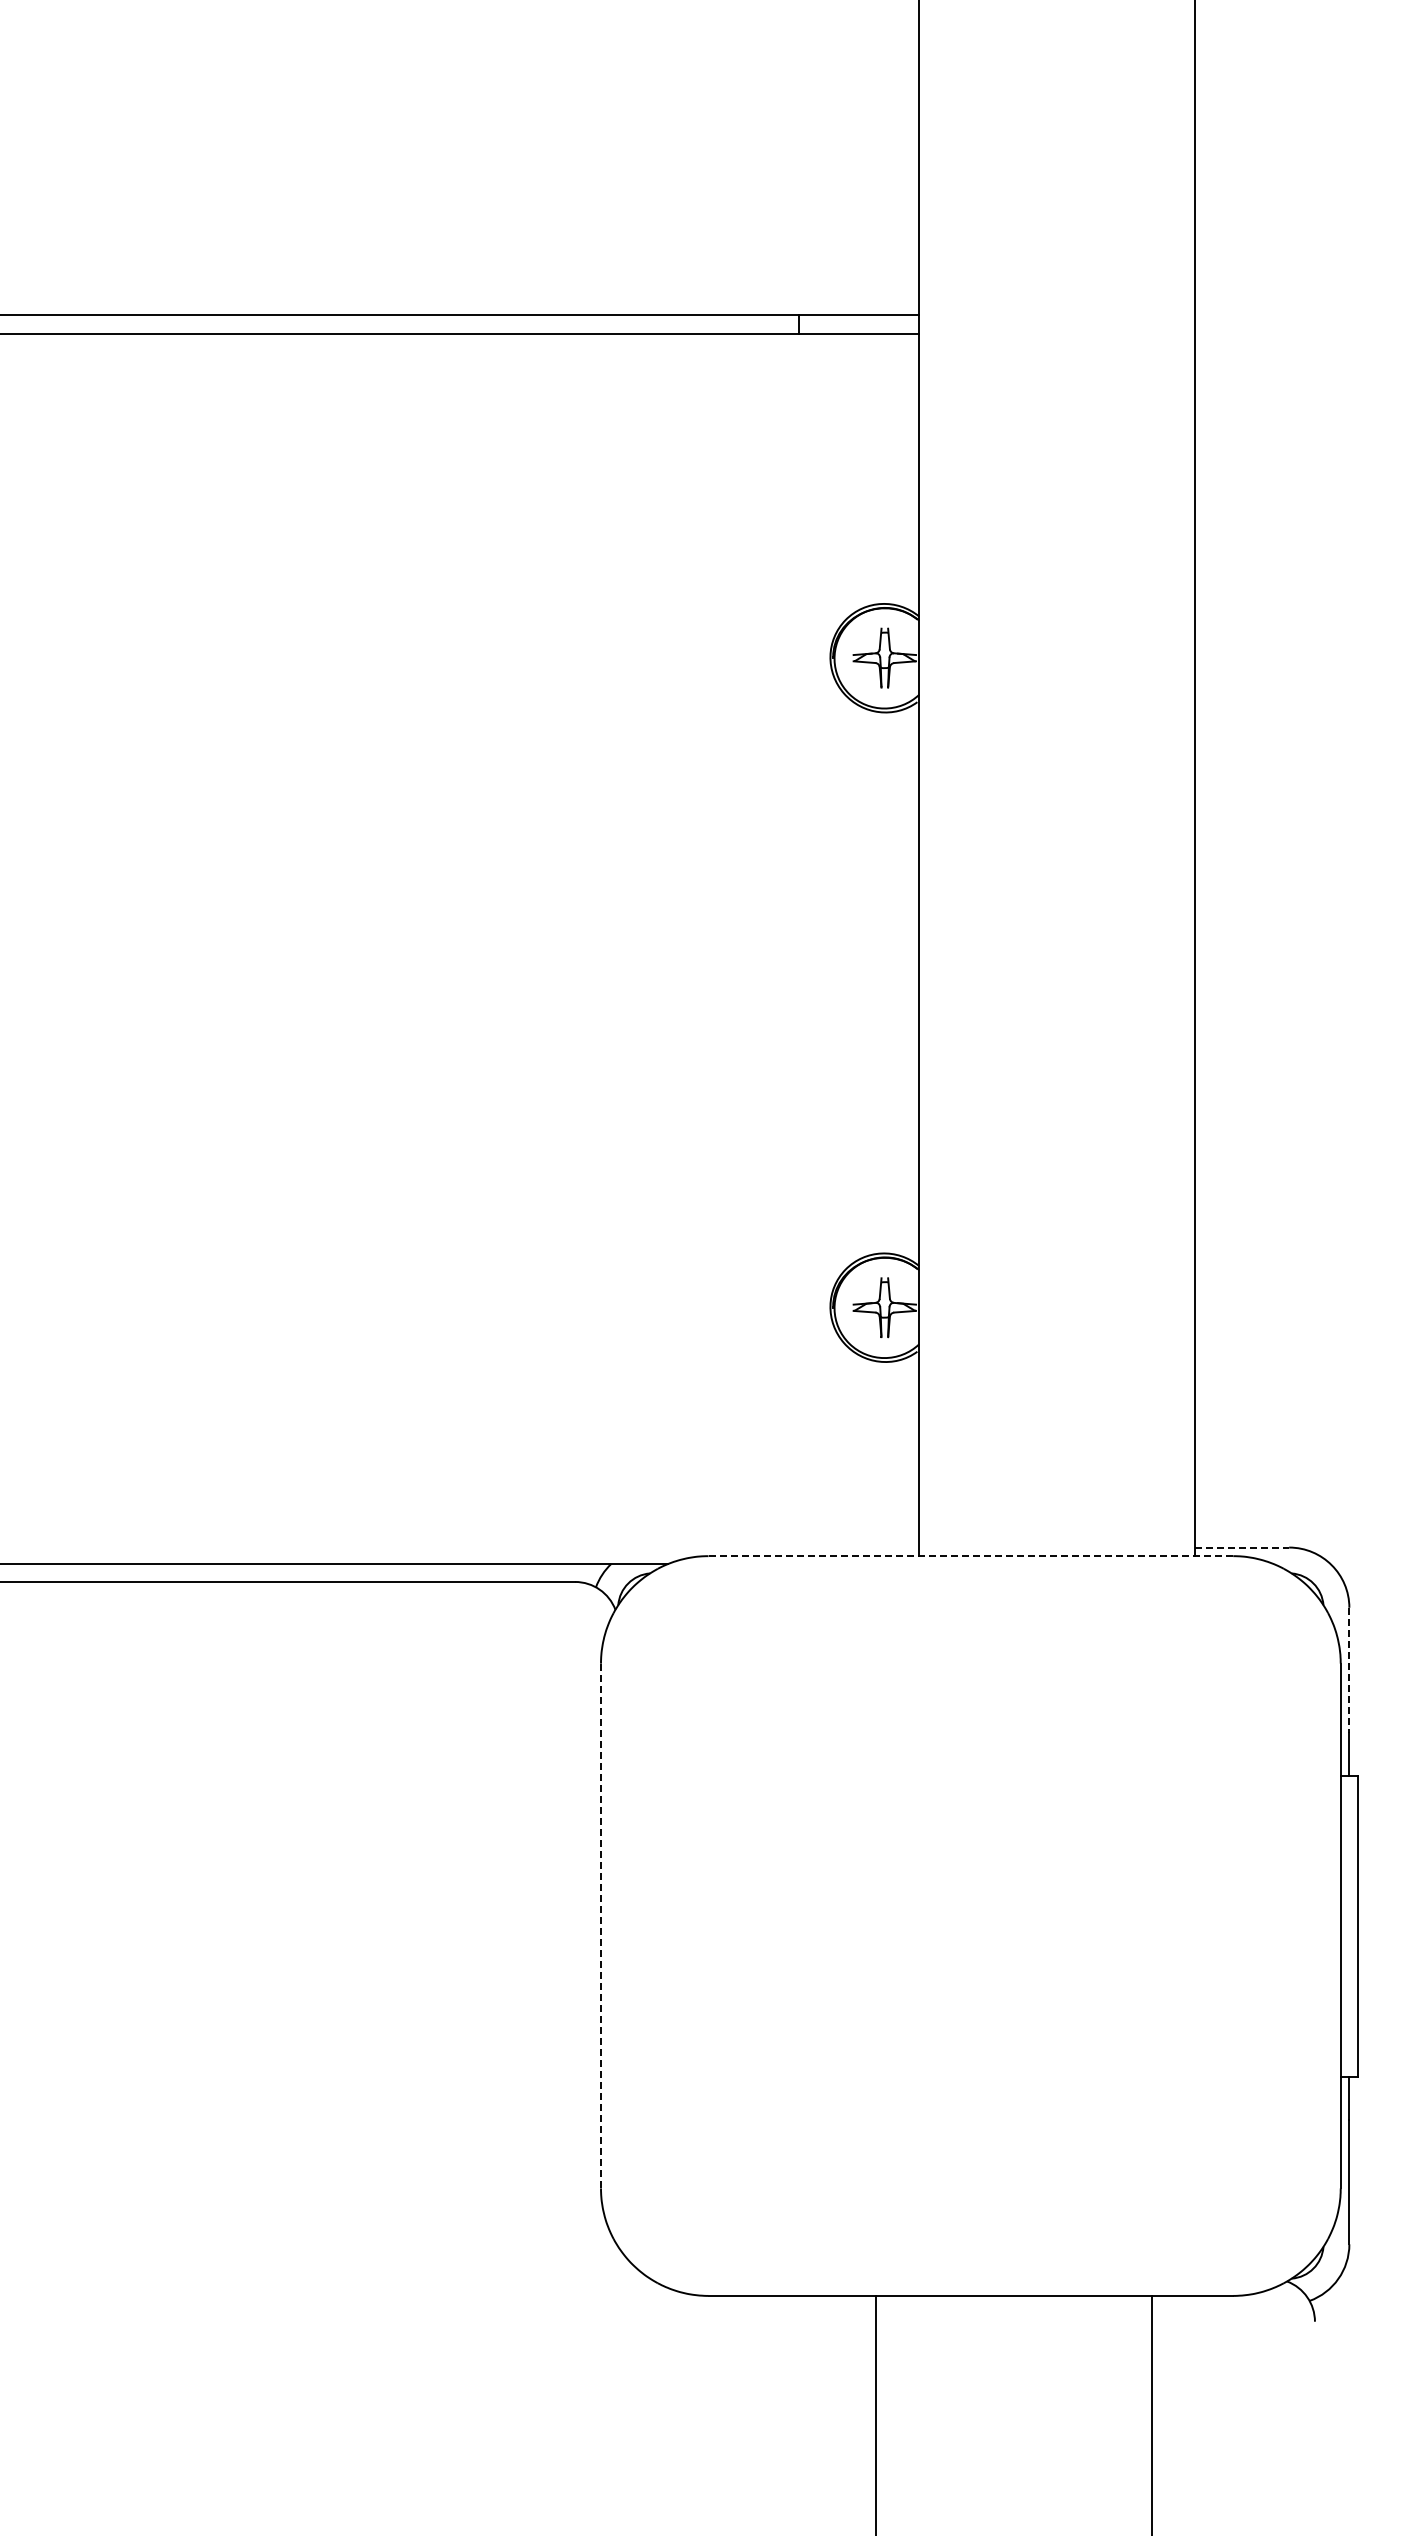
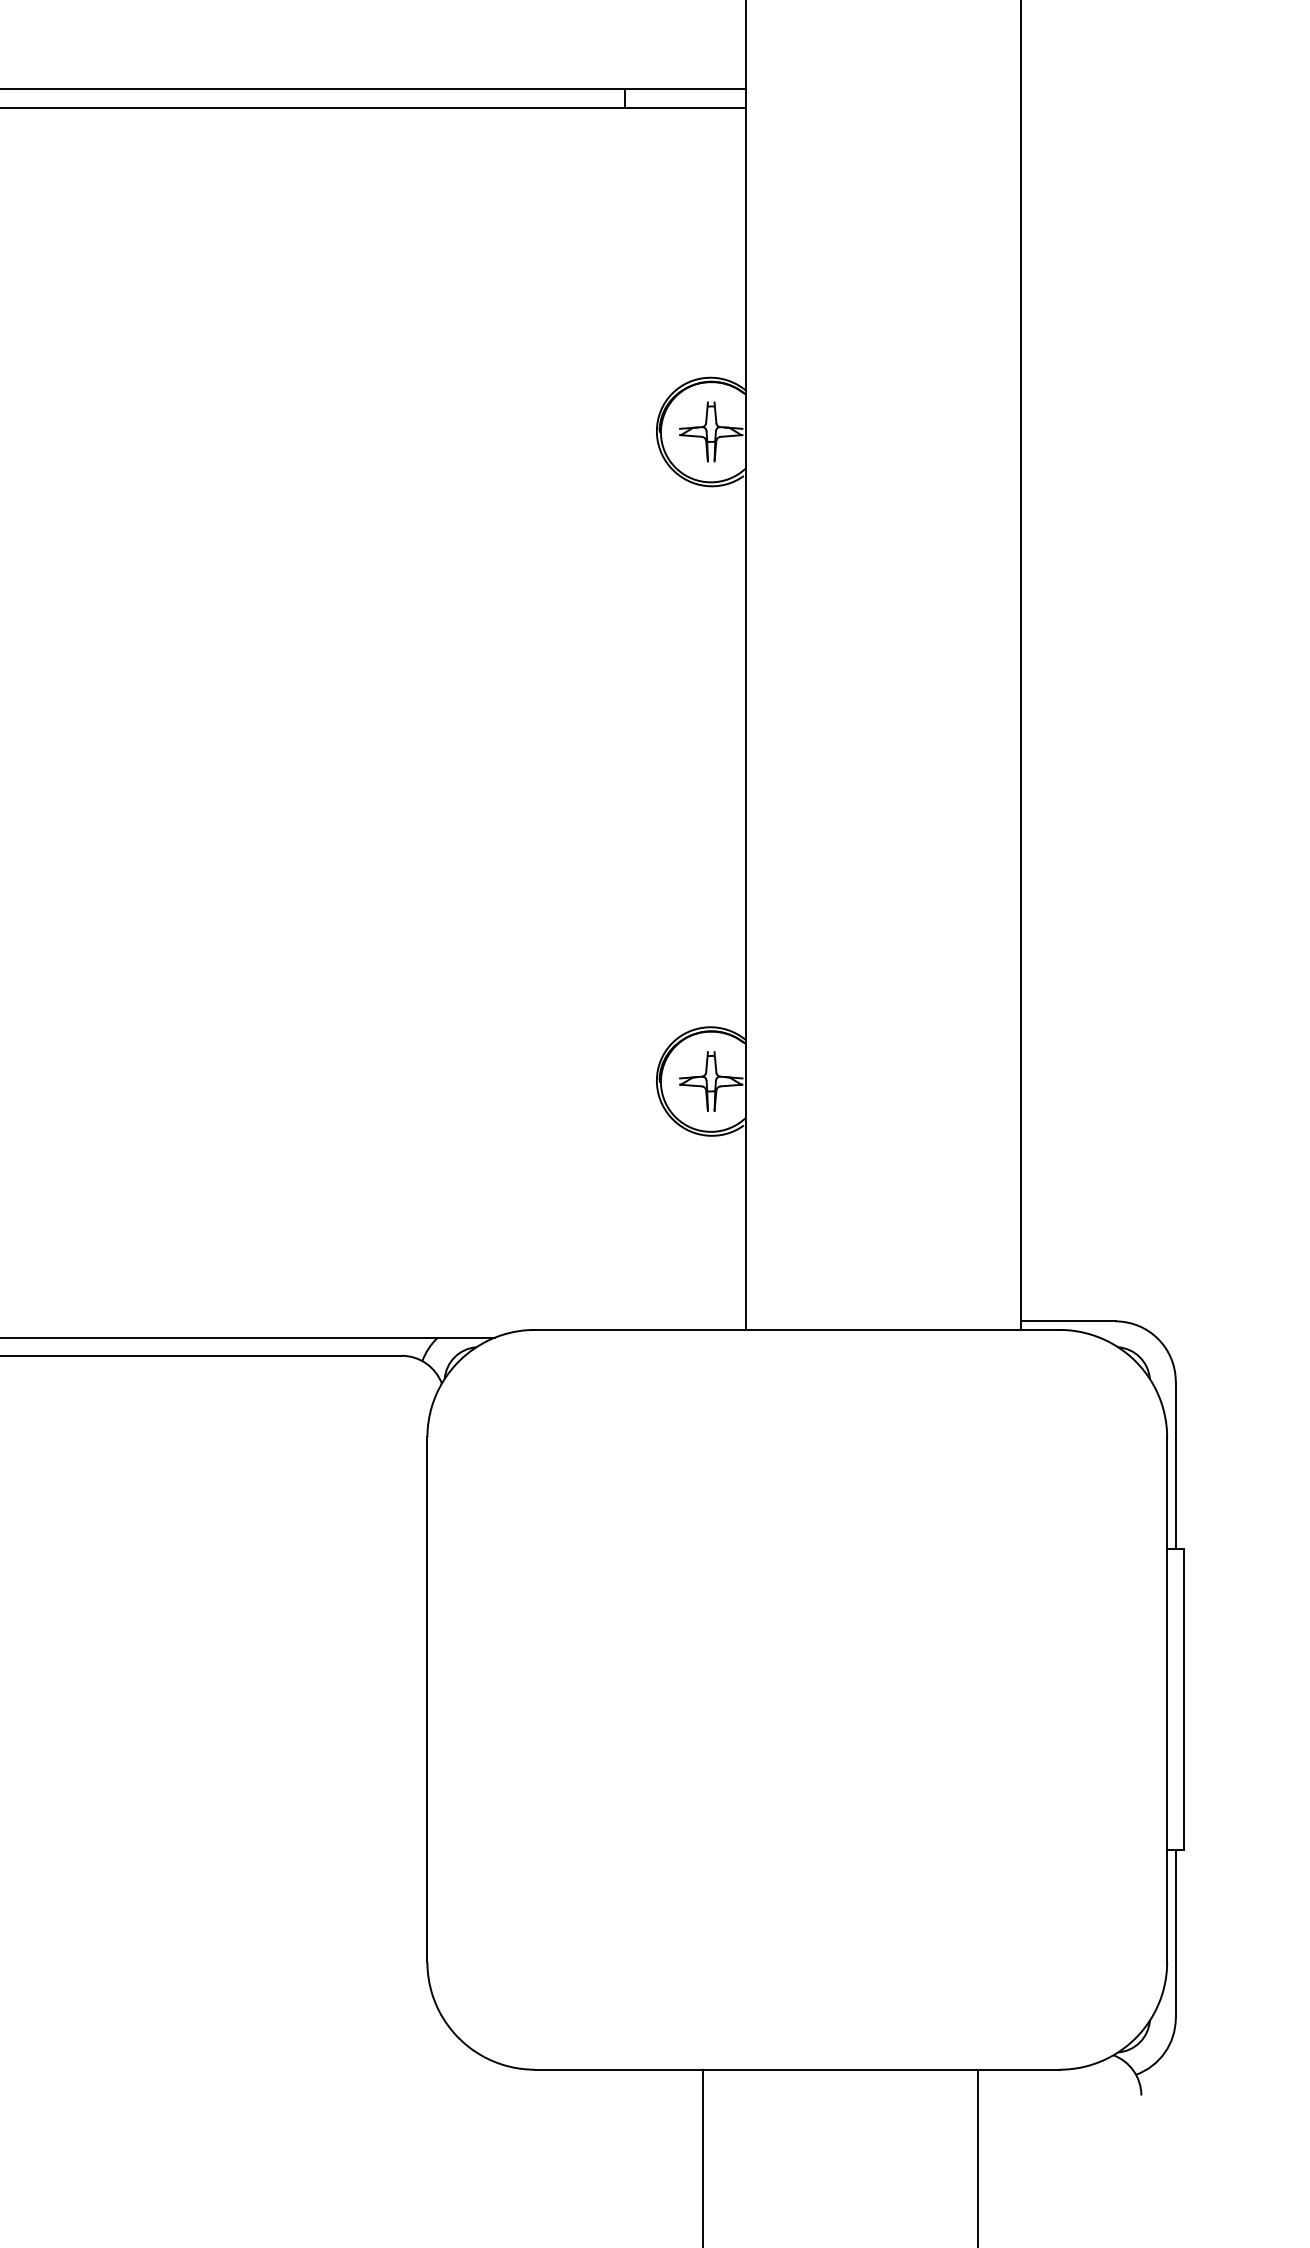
line: (1242, 1547) -> (1068, 1321), dashed -> solid
line: (970, 1556) -> (796, 1330), dashed -> solid
line: (1349, 1670) -> (1175, 1444), dashed -> solid
line: (601, 1926) -> (427, 1700), dashed -> solid

